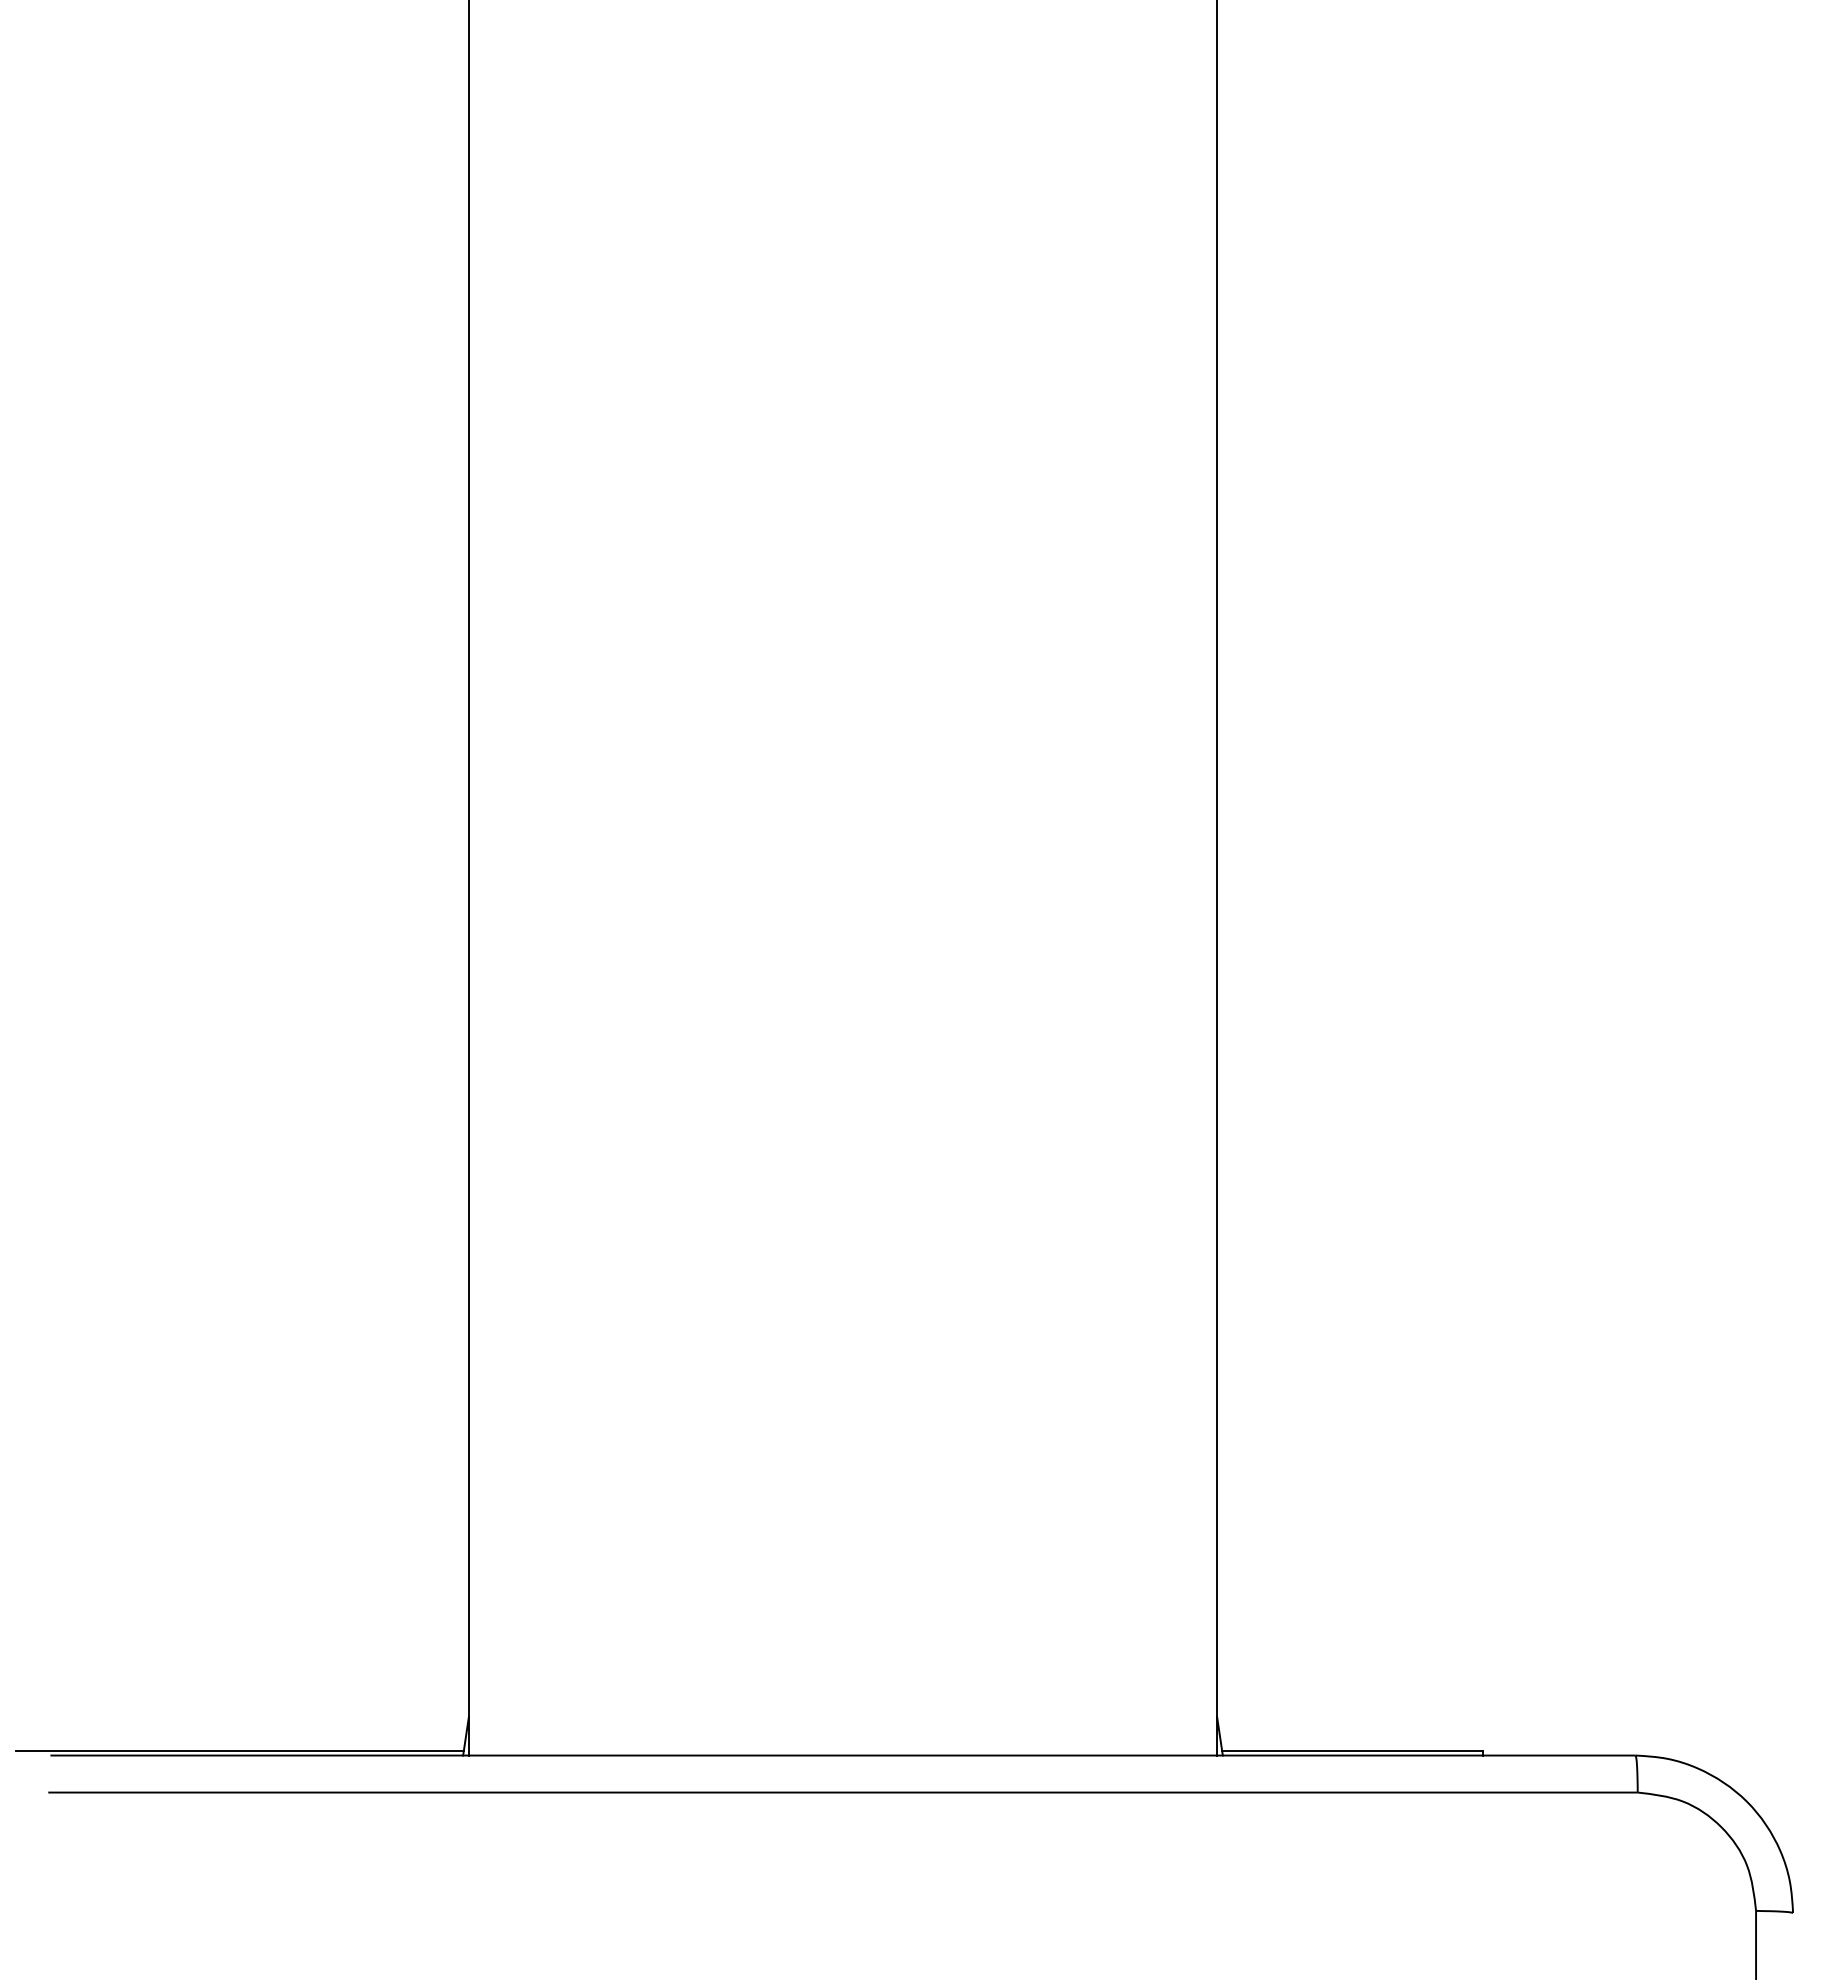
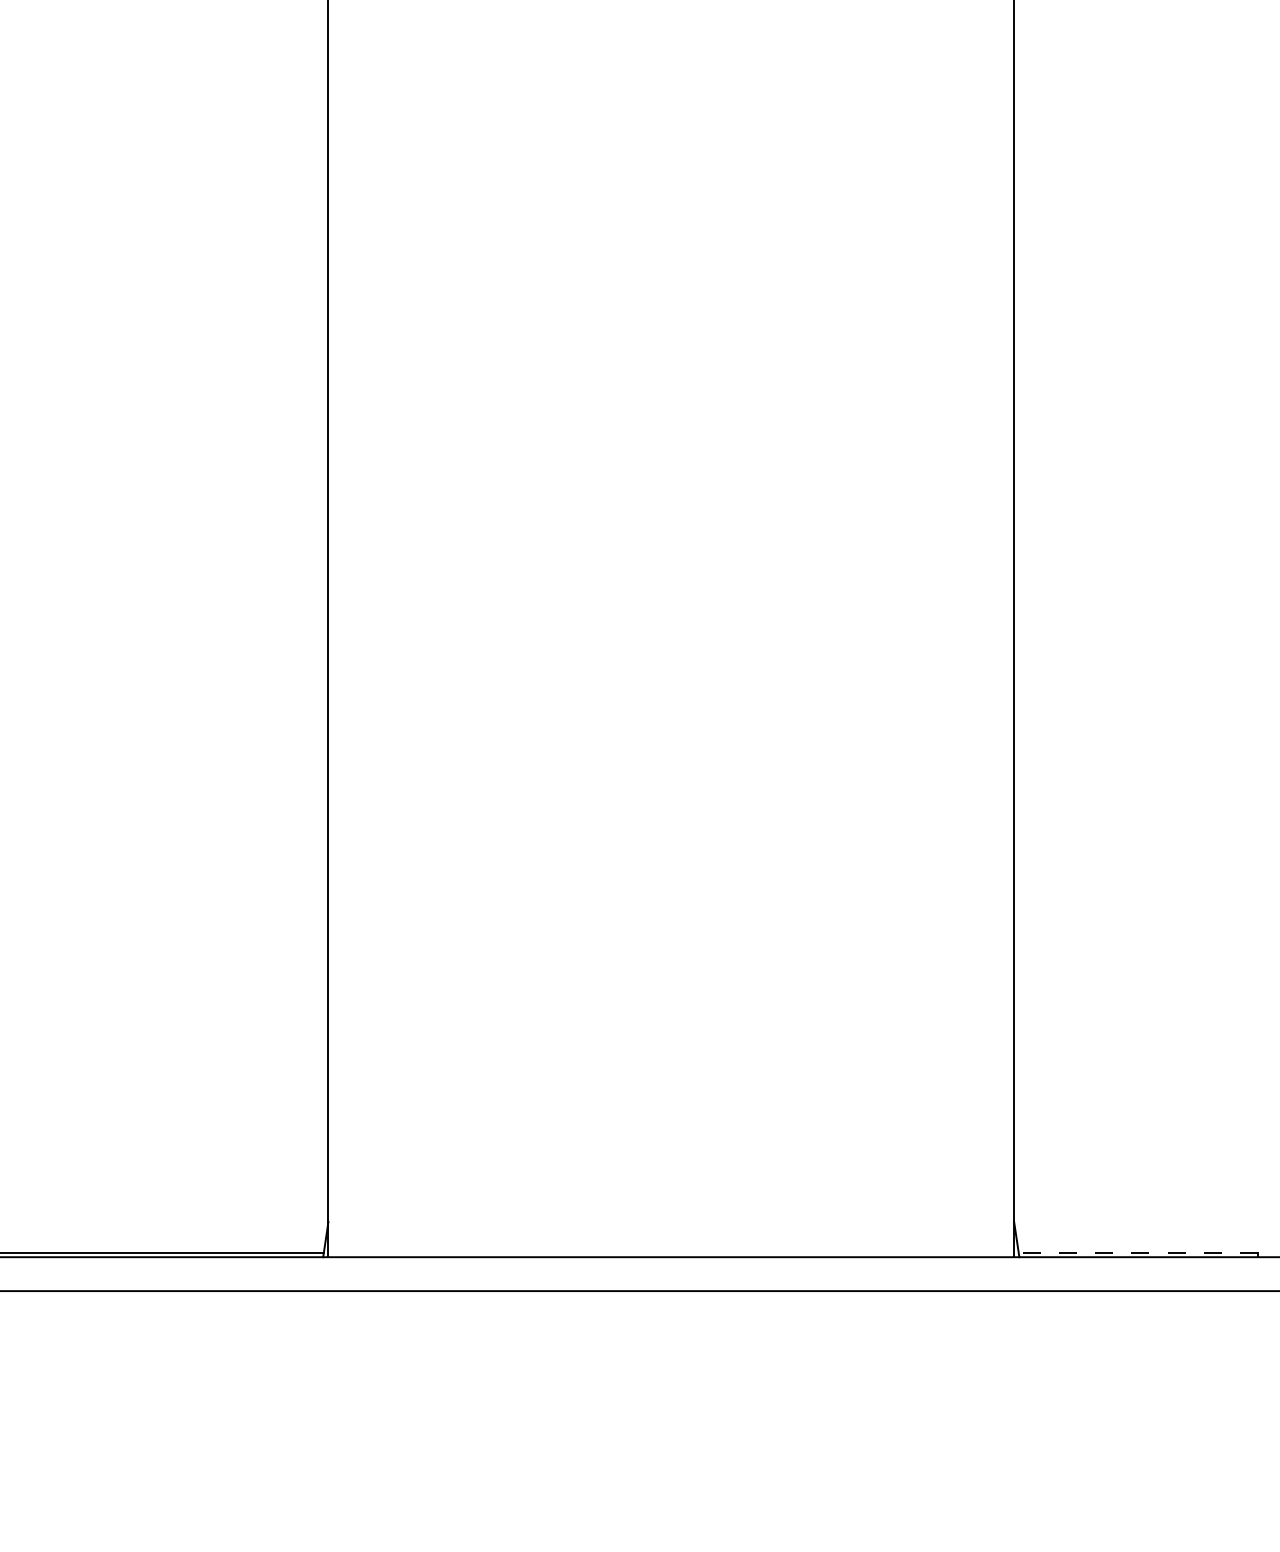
line: (1352, 1750) -> (1138, 1252), solid -> dashed

